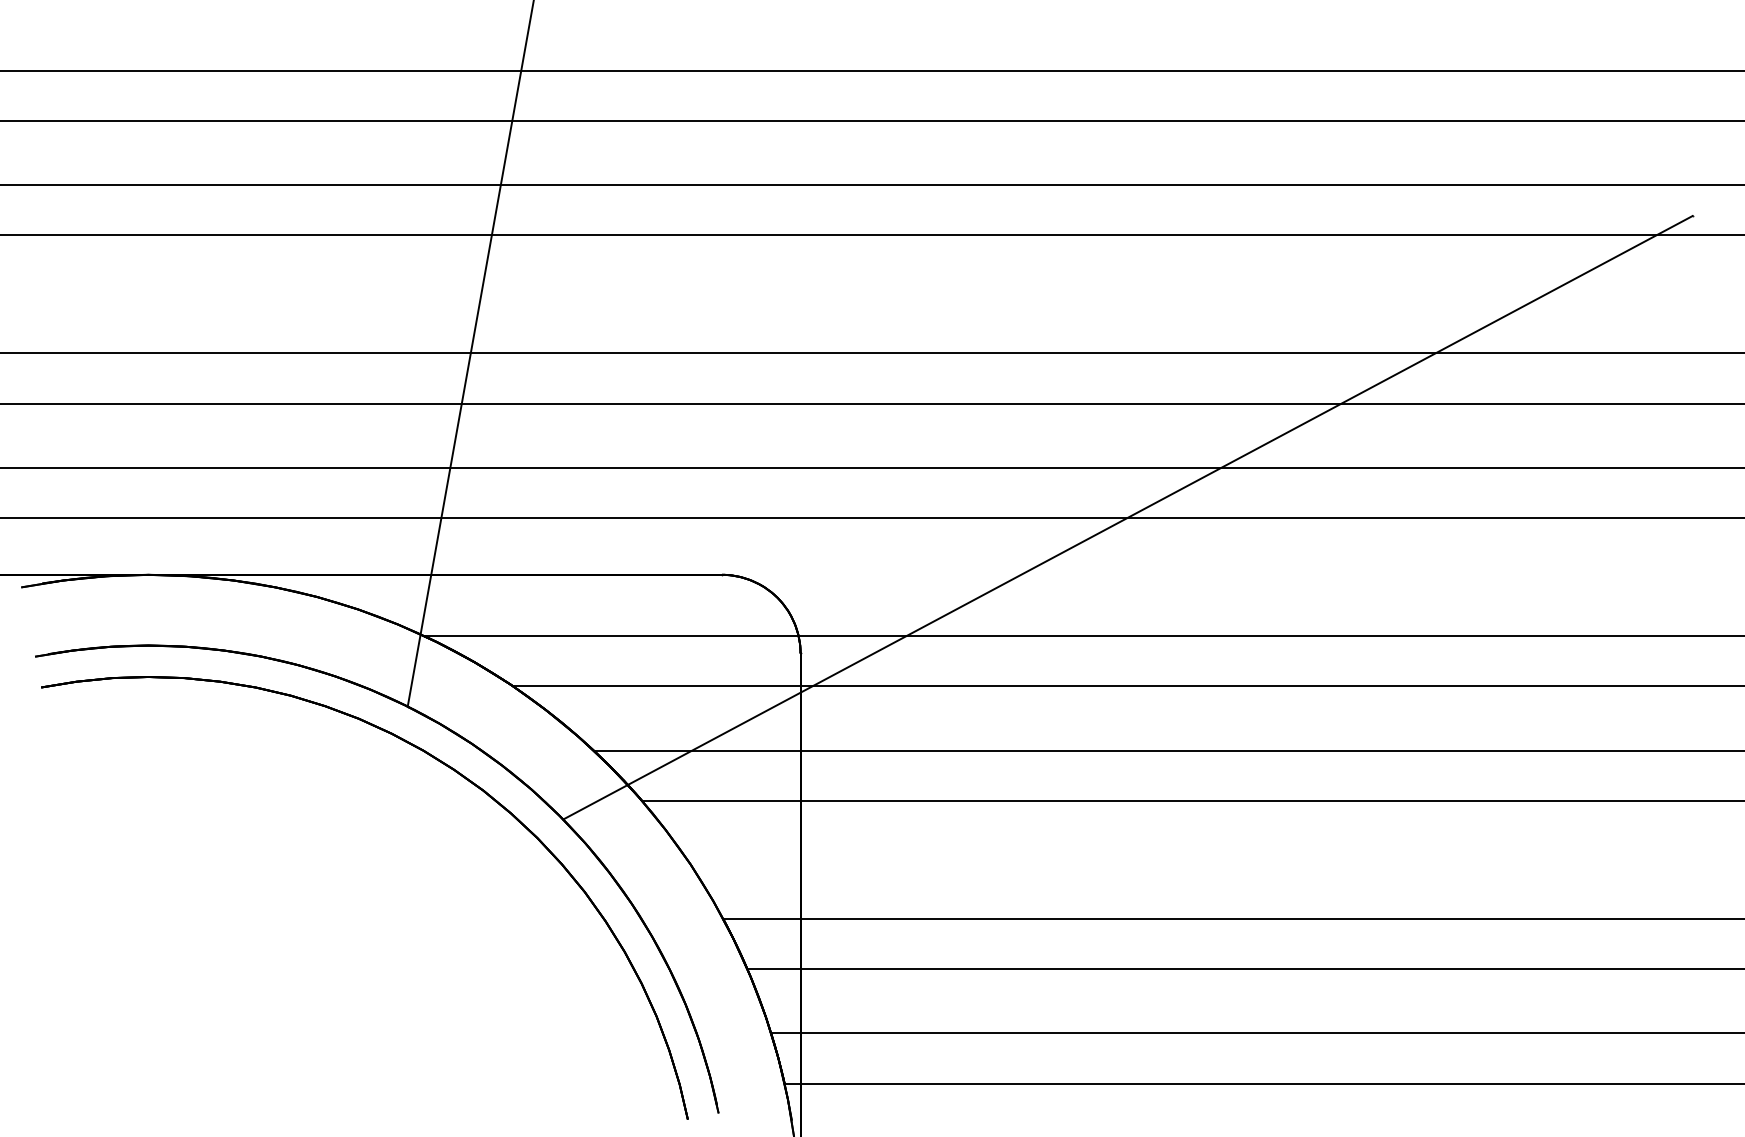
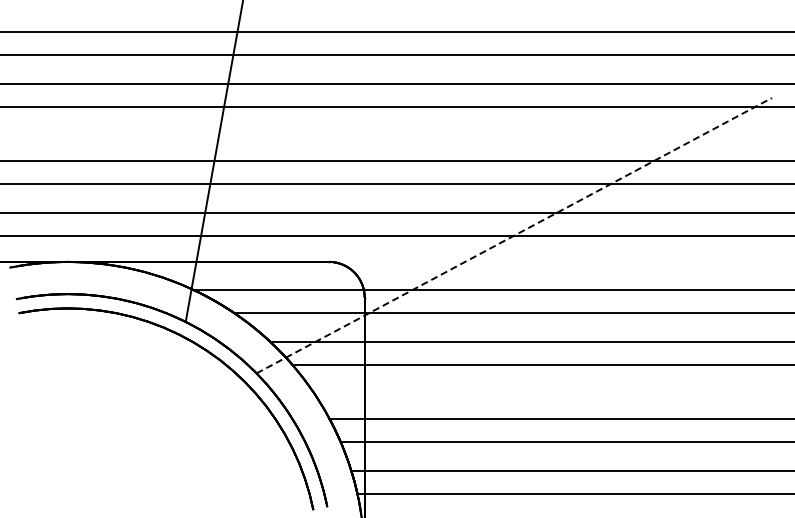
line: (1127, 516) -> (513, 235), solid -> dashed

